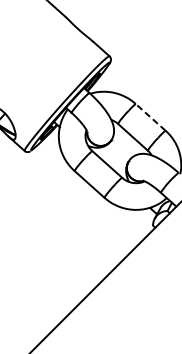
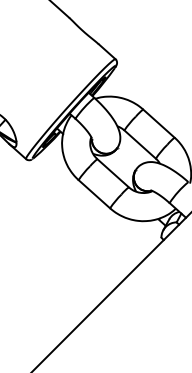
line: (150, 117) -> (158, 123), dashed -> solid

